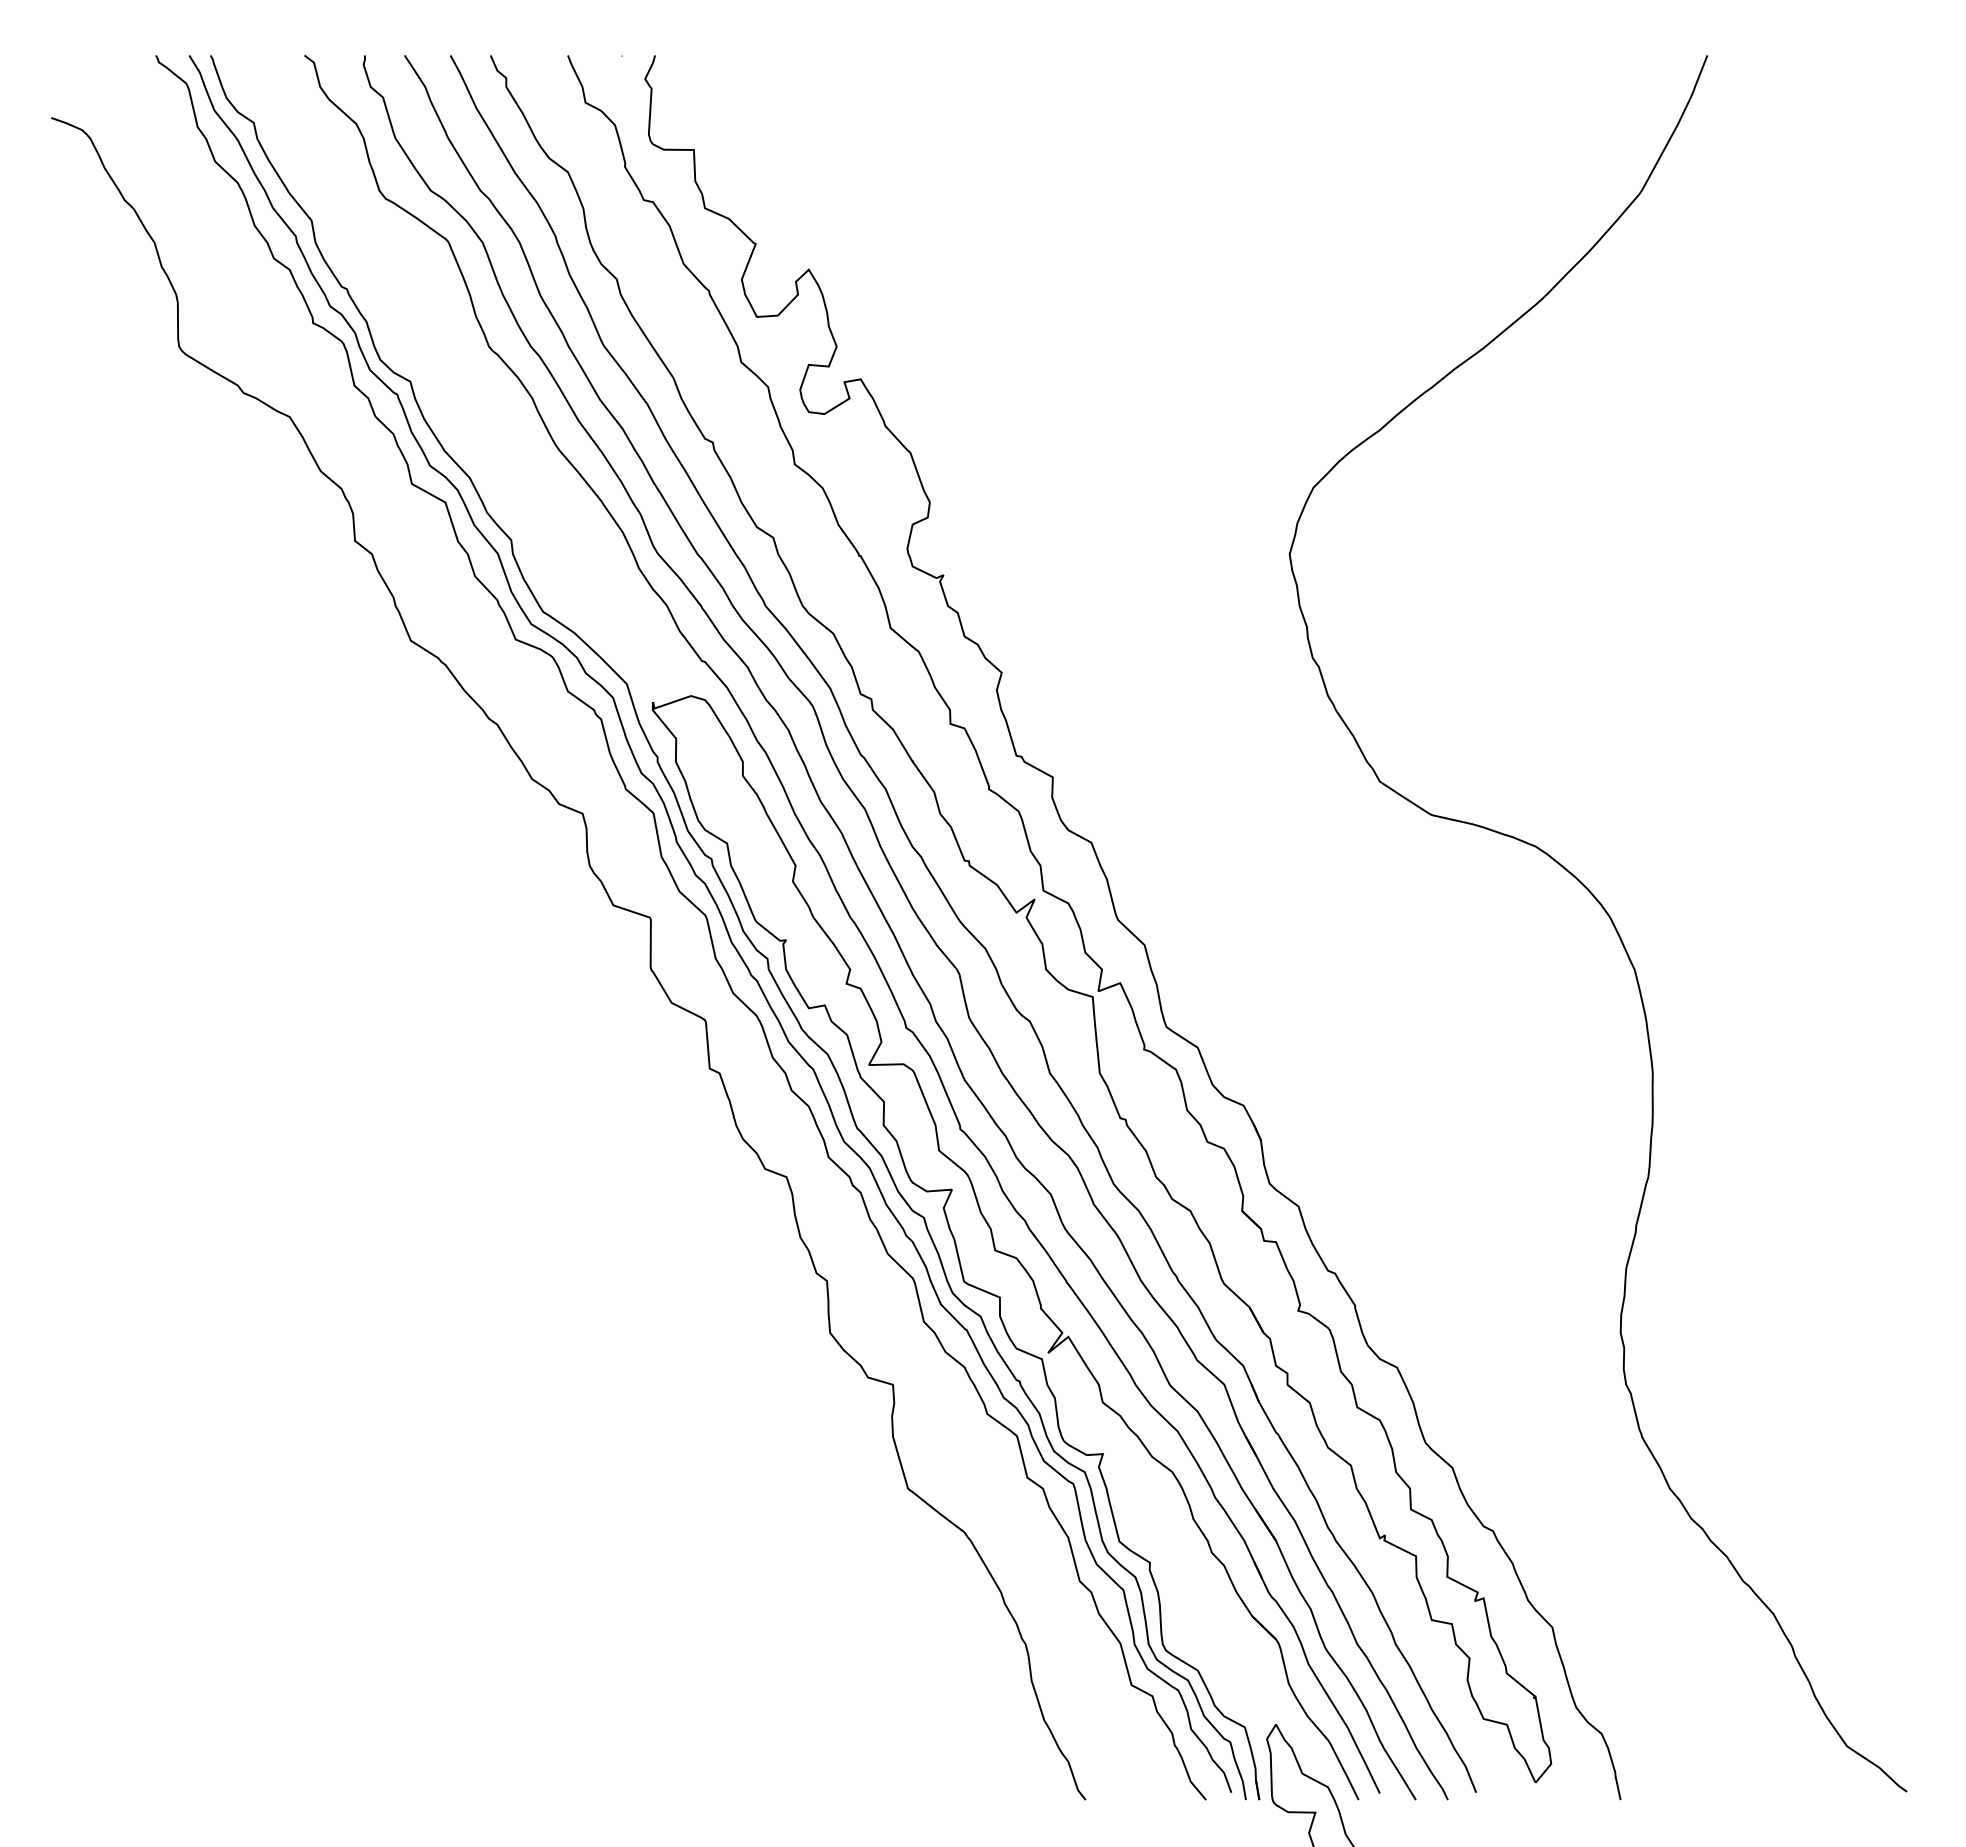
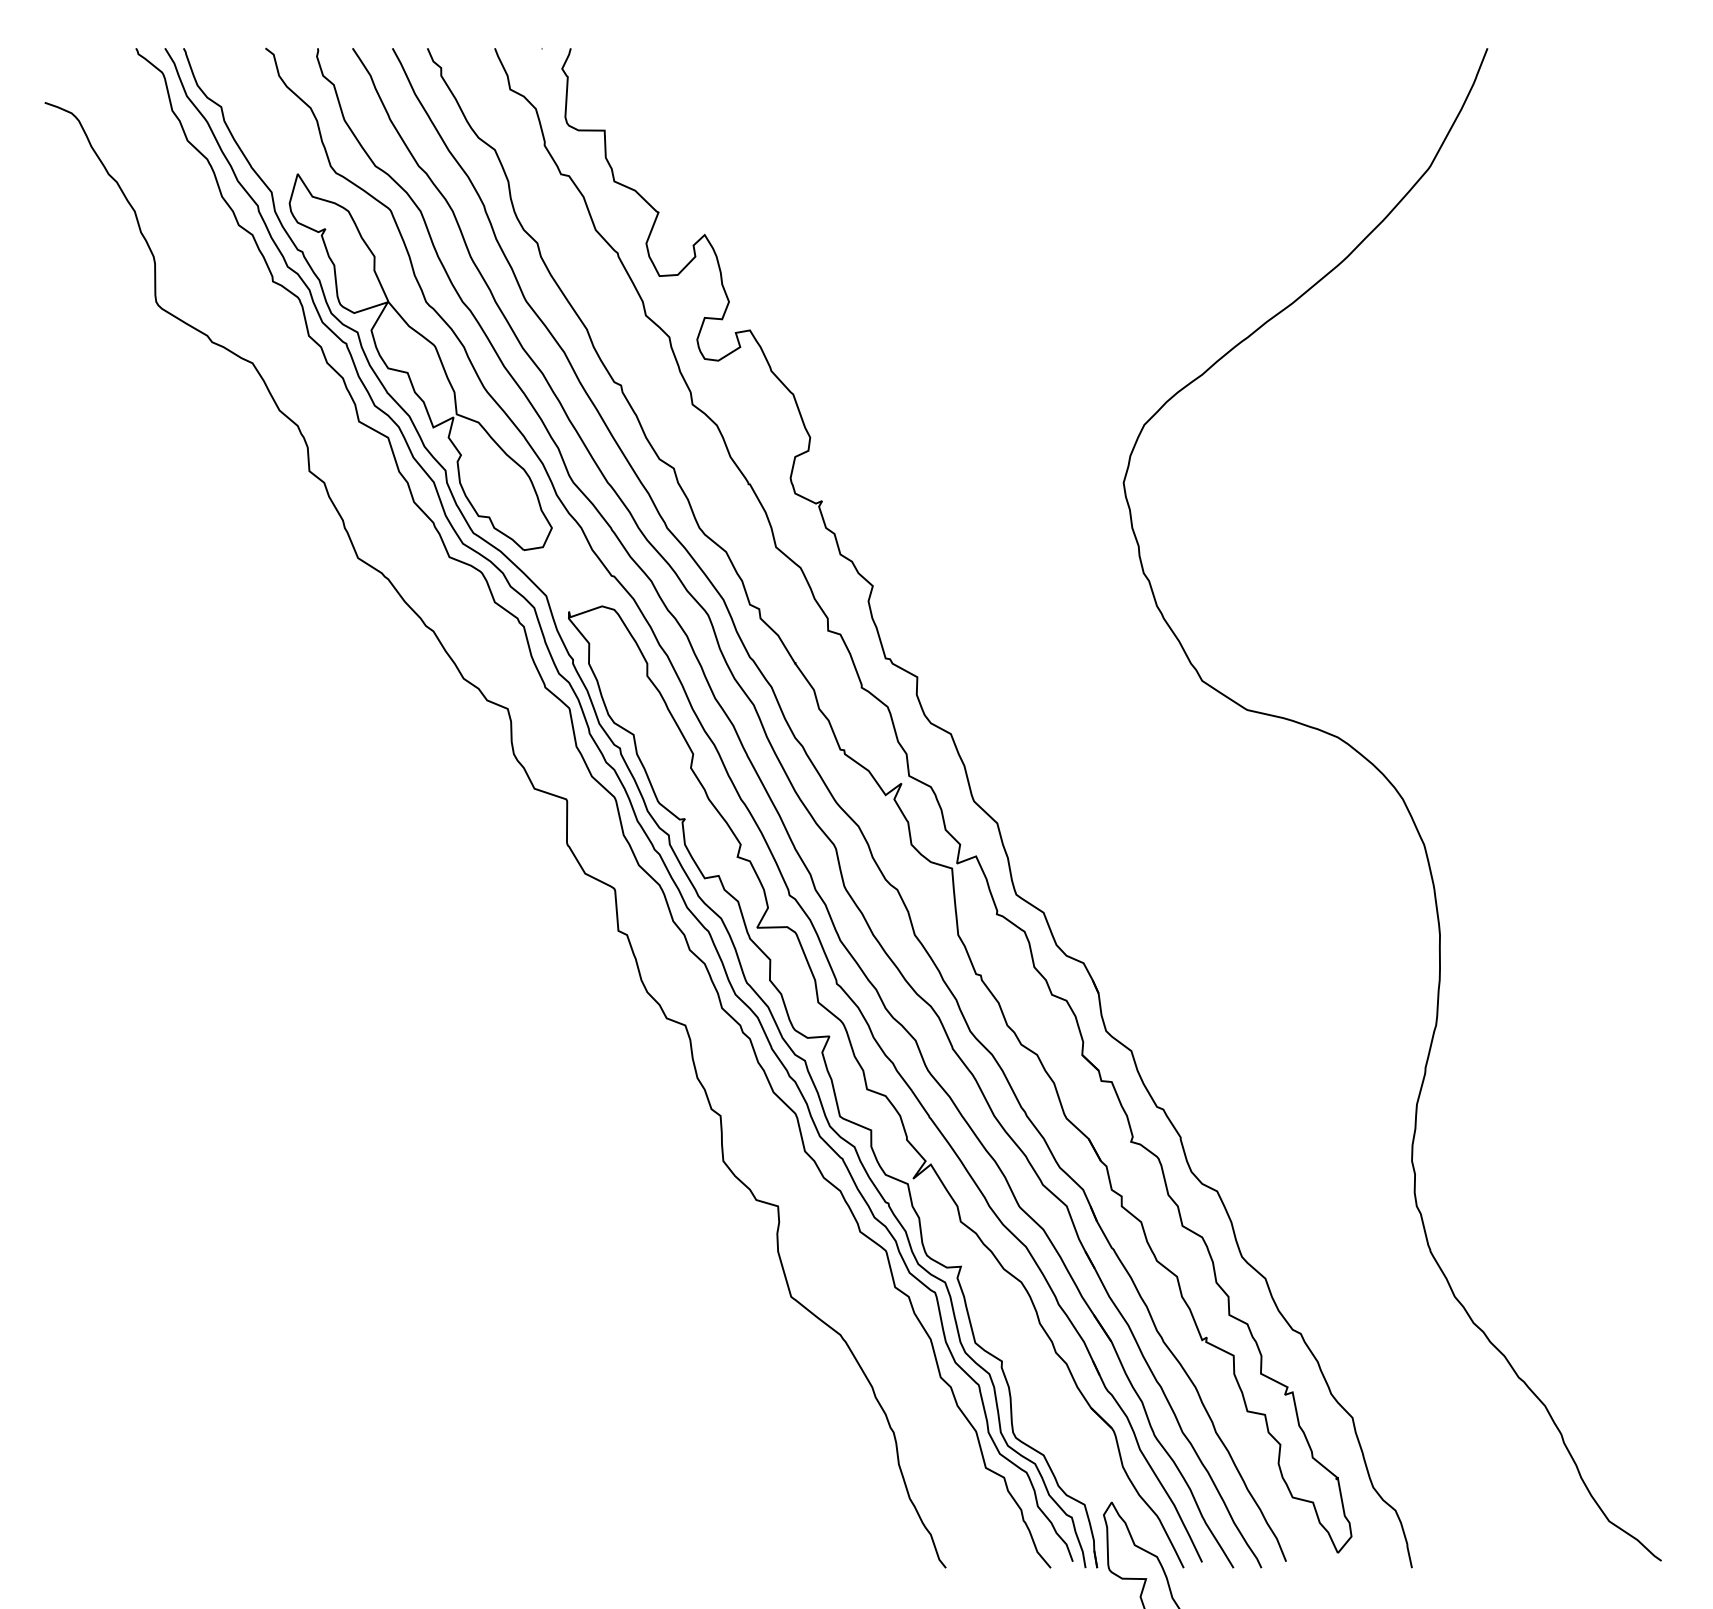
part: (482, 416) -> (420, 362), added

